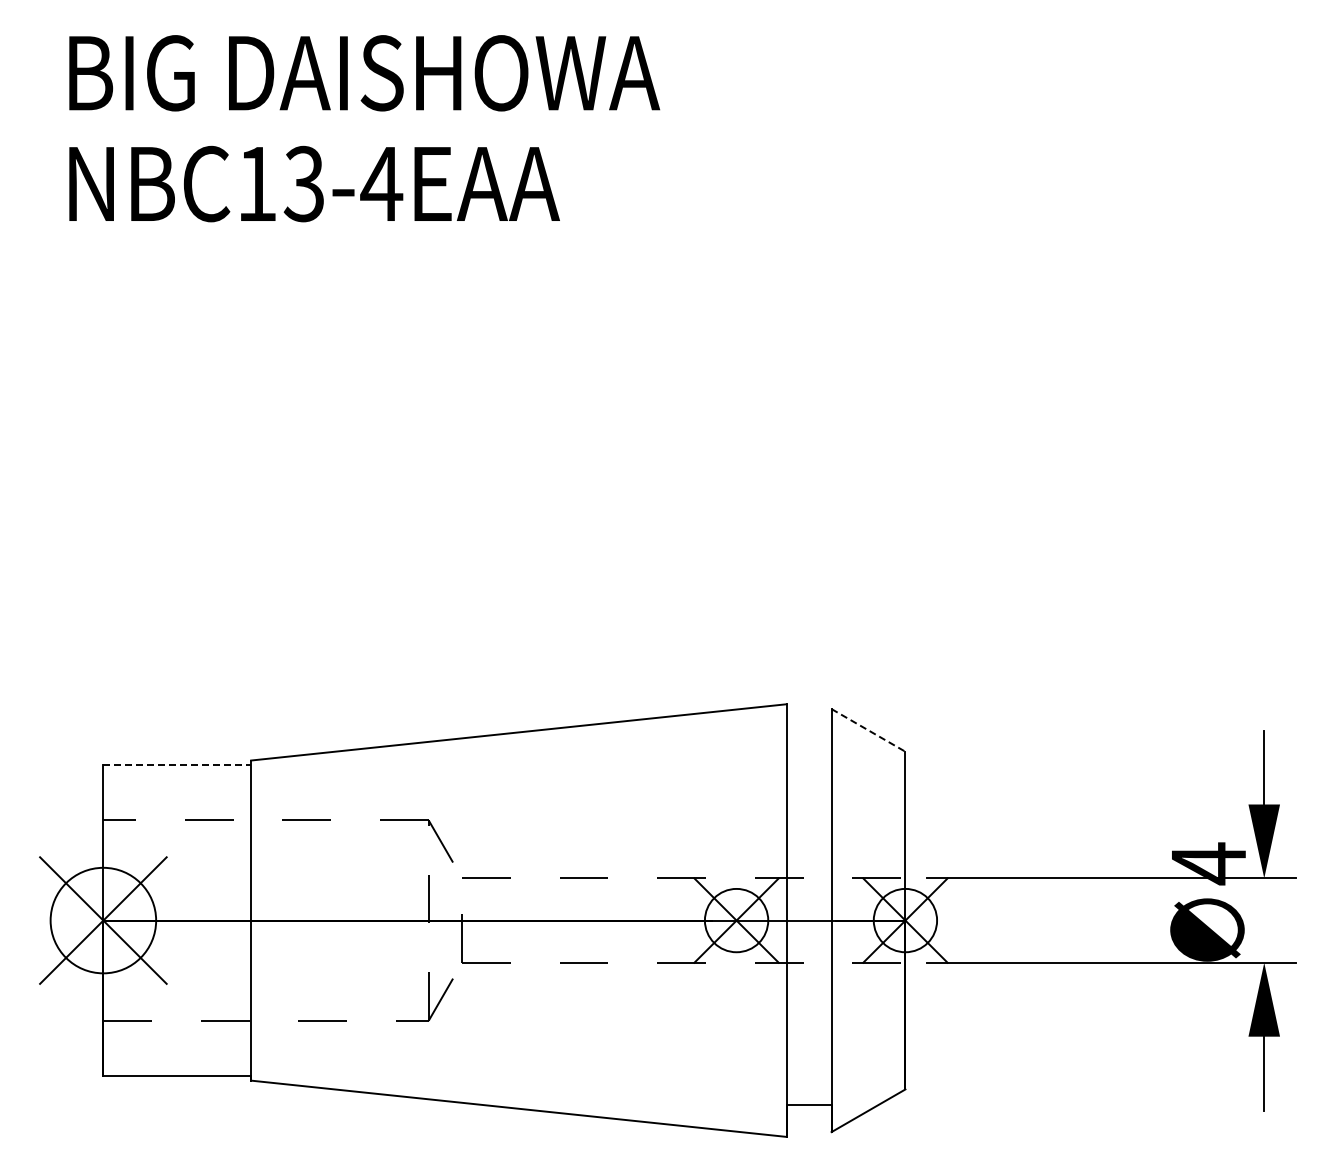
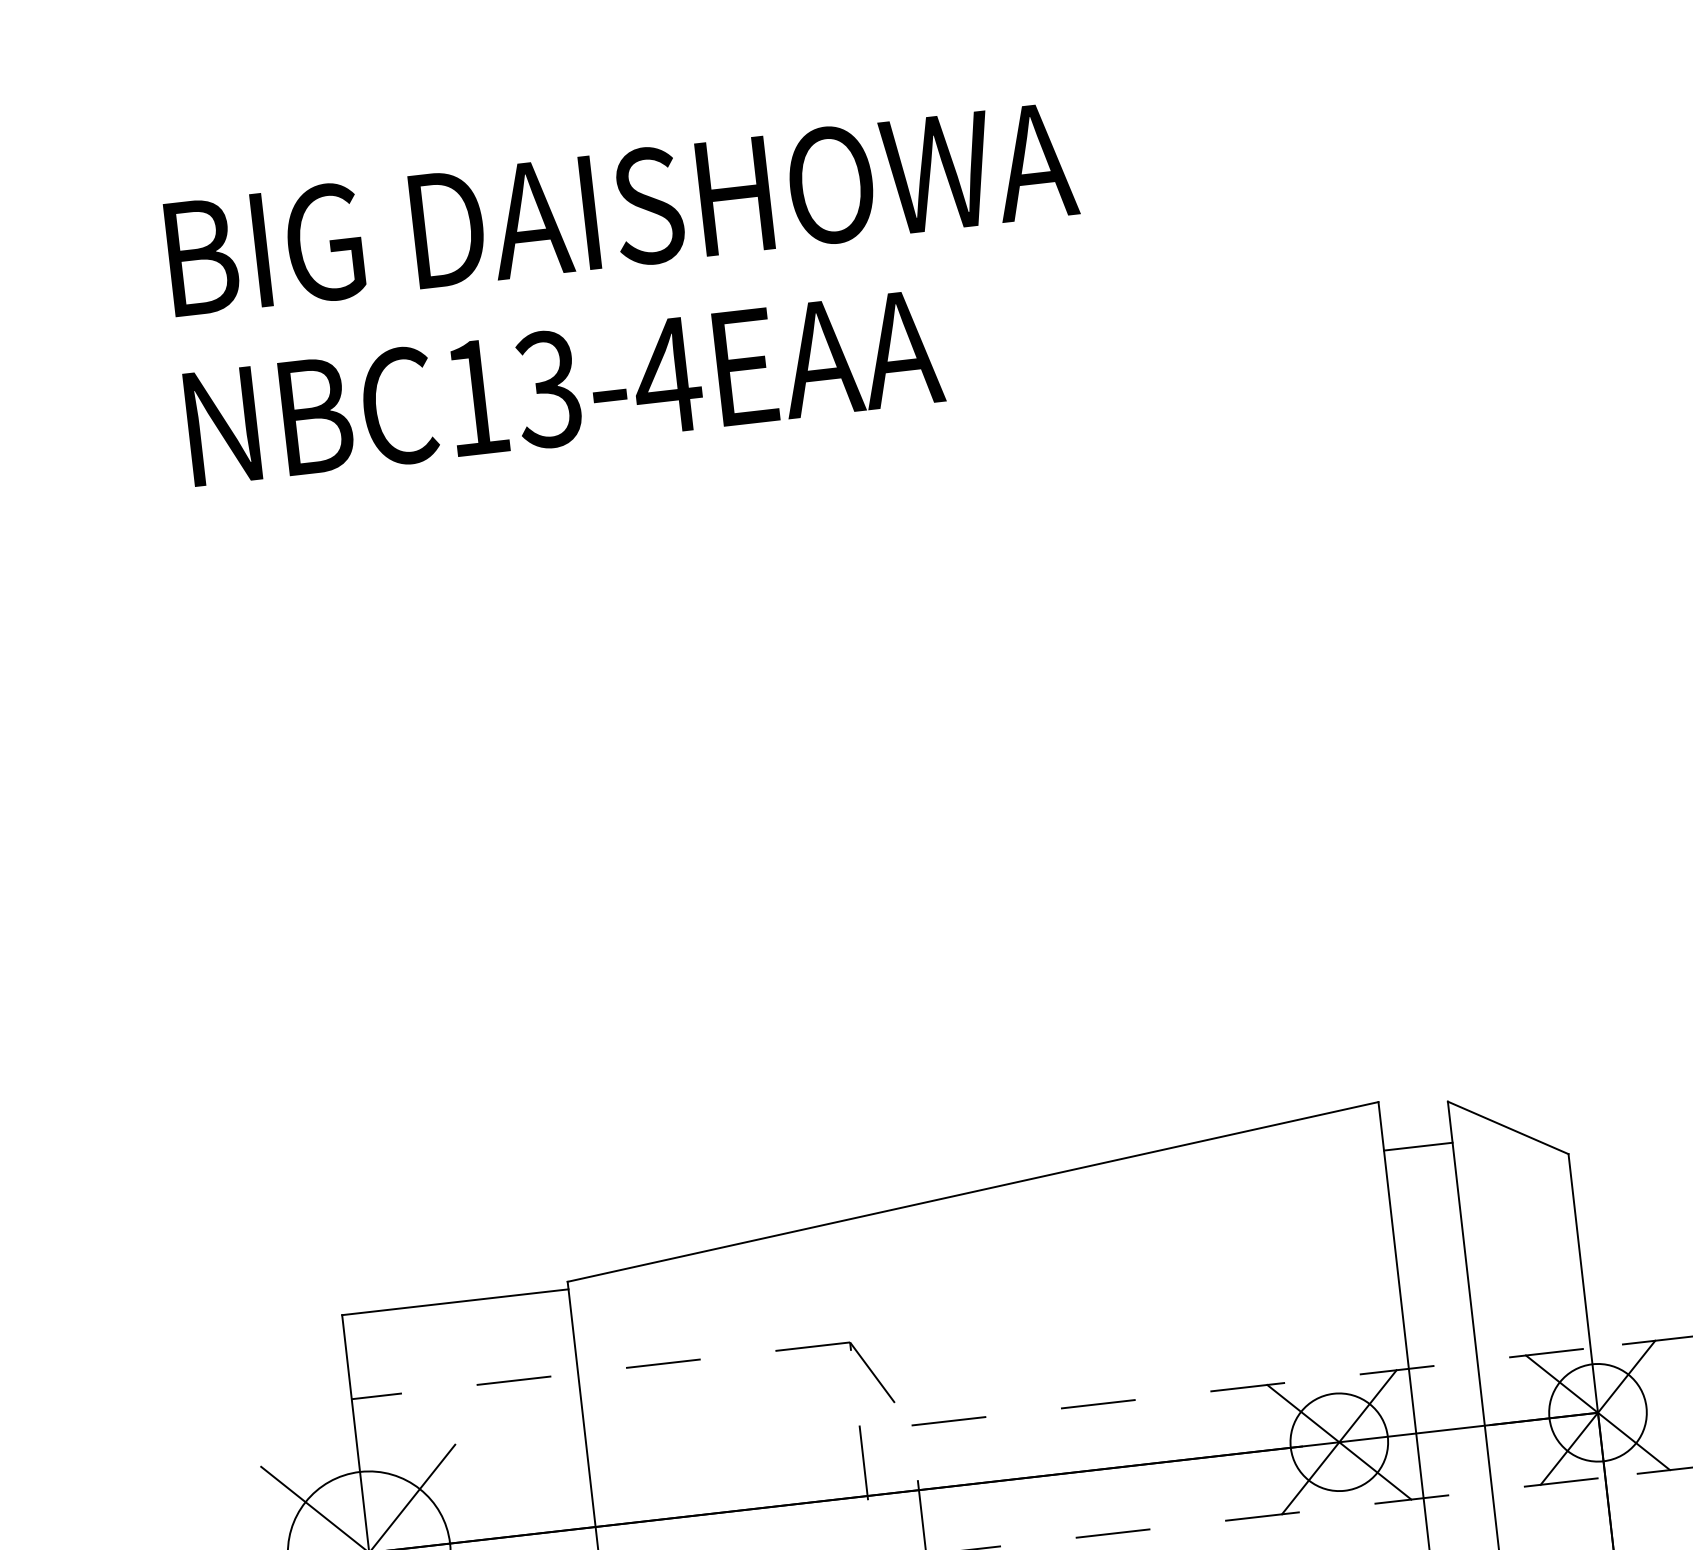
line: (868, 730) -> (1508, 1128), dashed -> solid
line: (808, 735) -> (1417, 1146), added
line: (177, 765) -> (455, 1302), dashed -> solid

